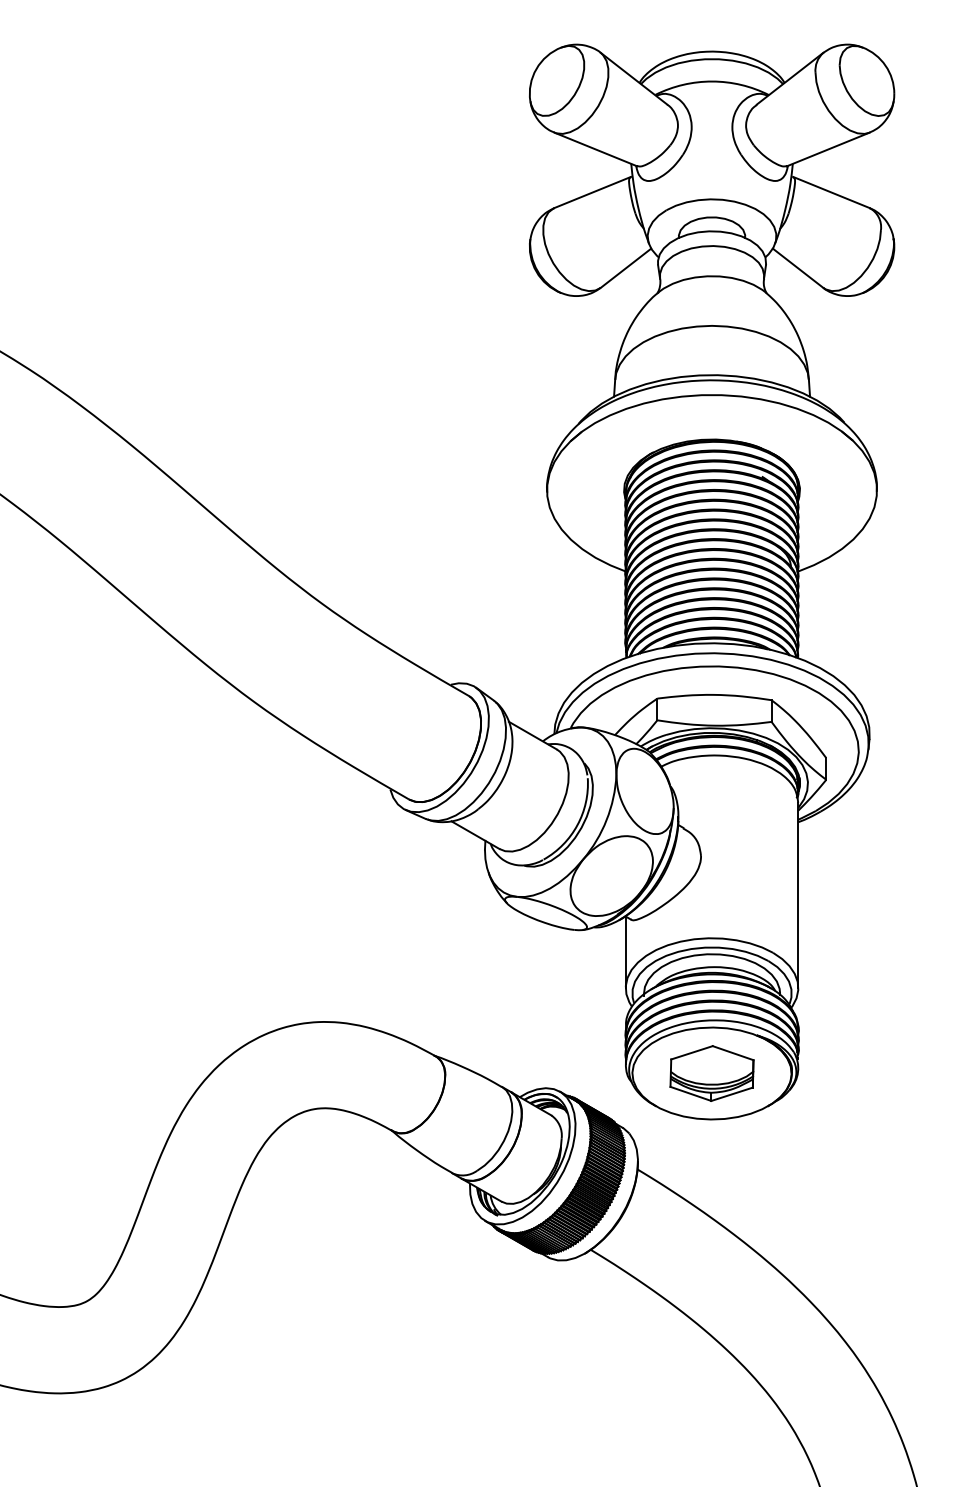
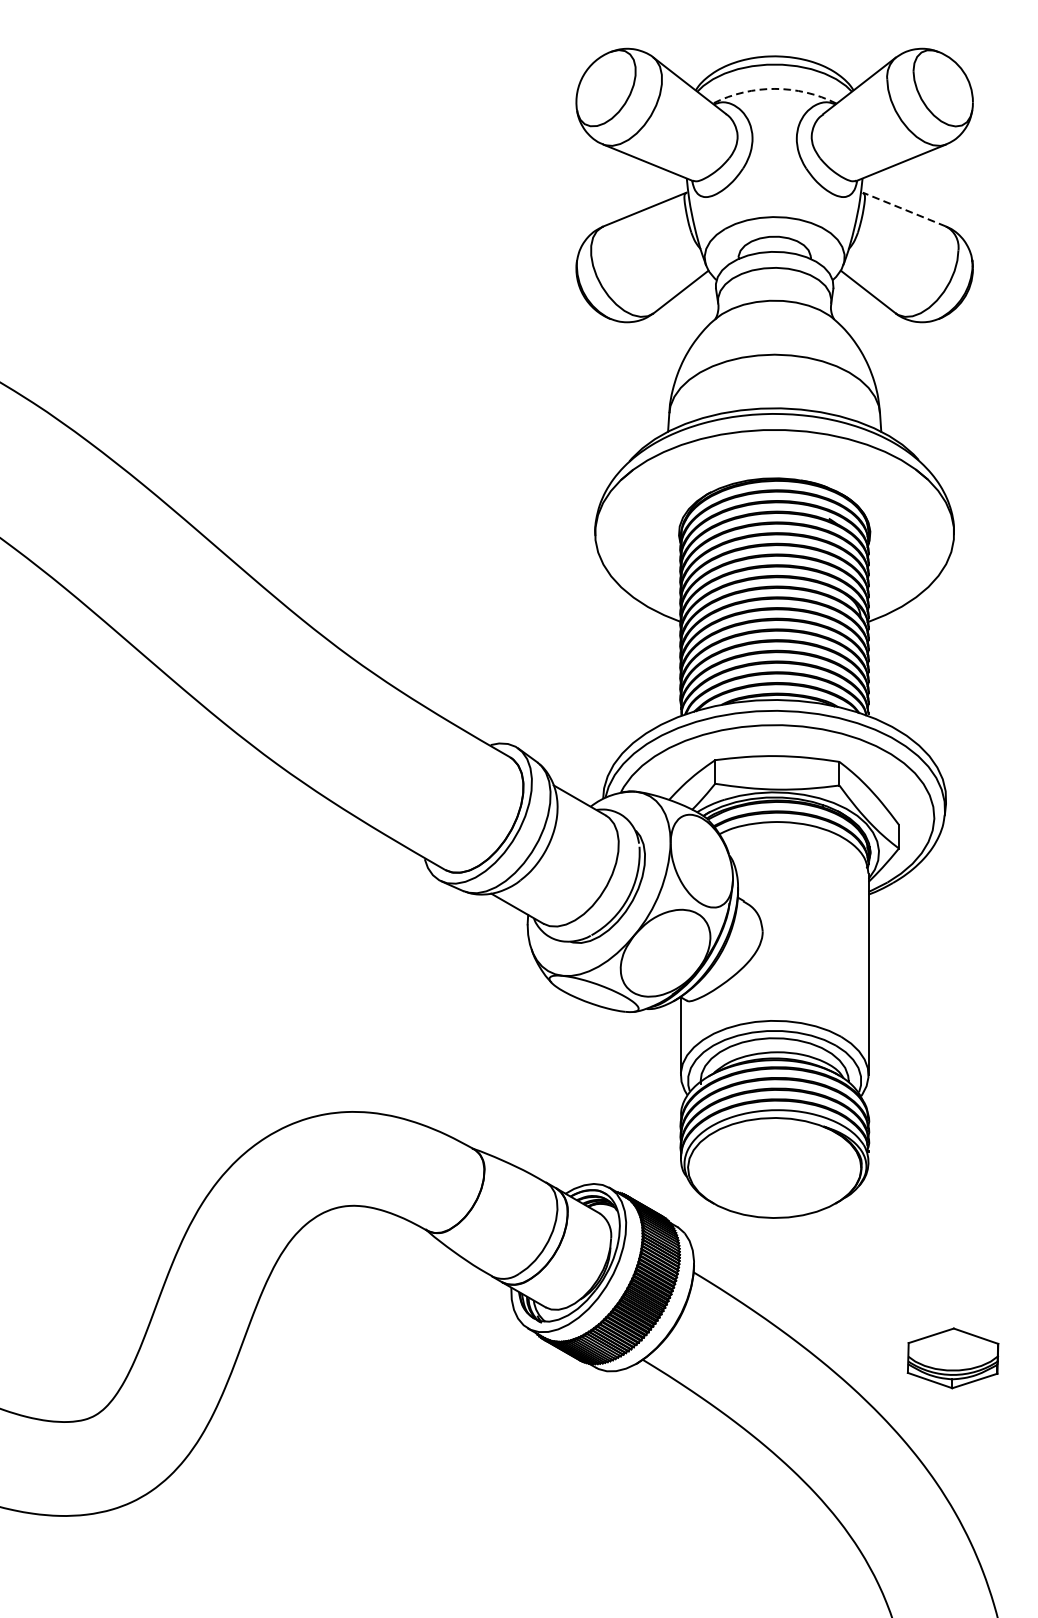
arc: (712, 81) -> (775, 88), solid -> dashed
line: (830, 192) -> (903, 209), solid -> dashed
part: (711, 1073) -> (952, 1358), moved

